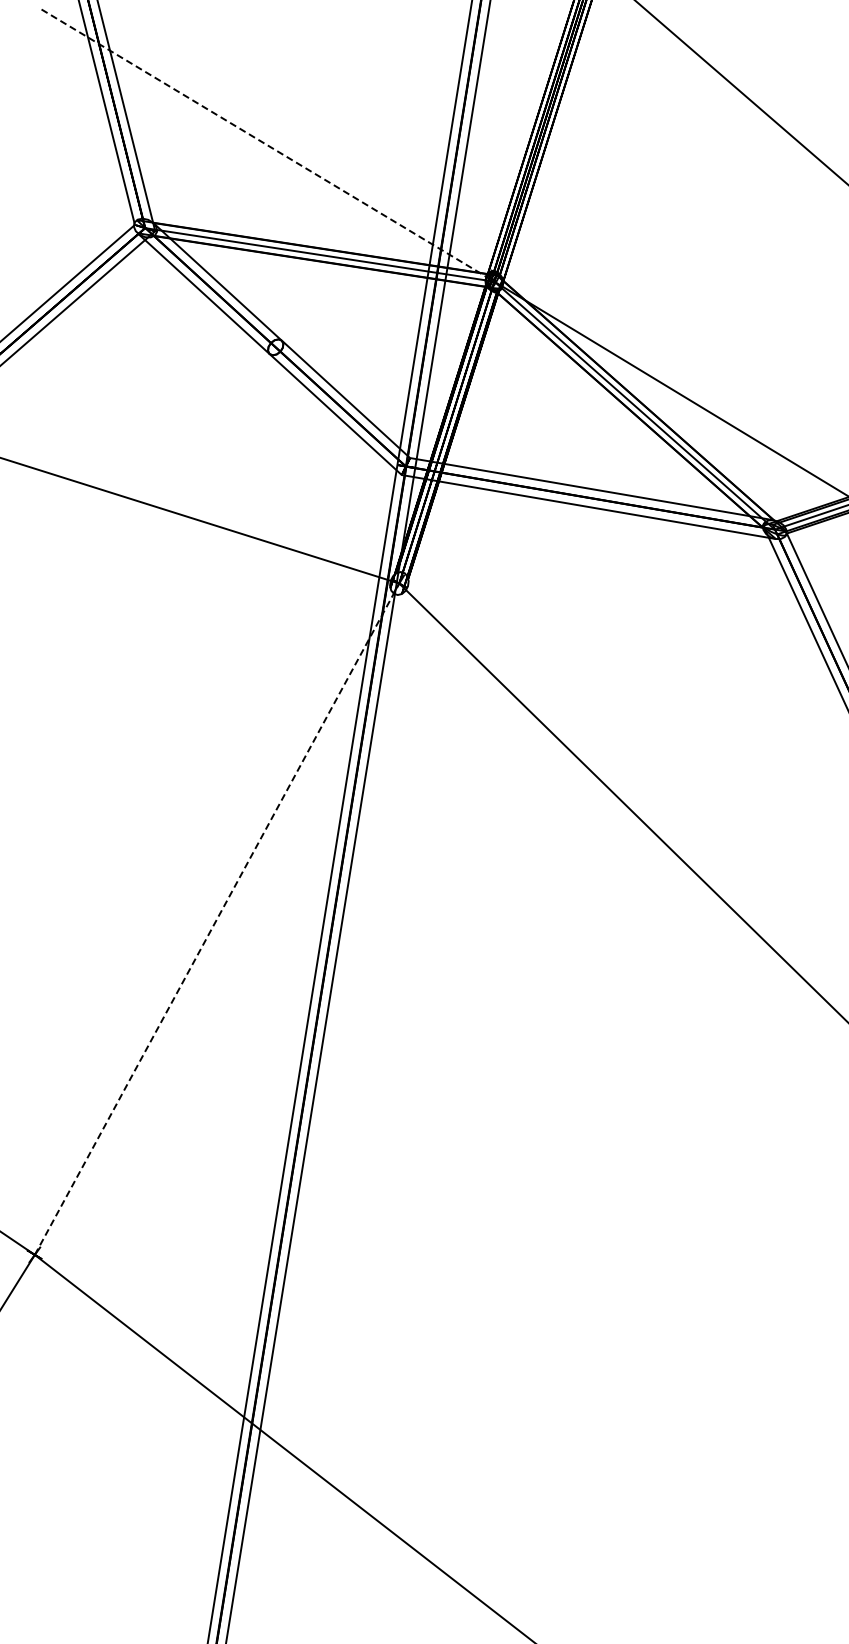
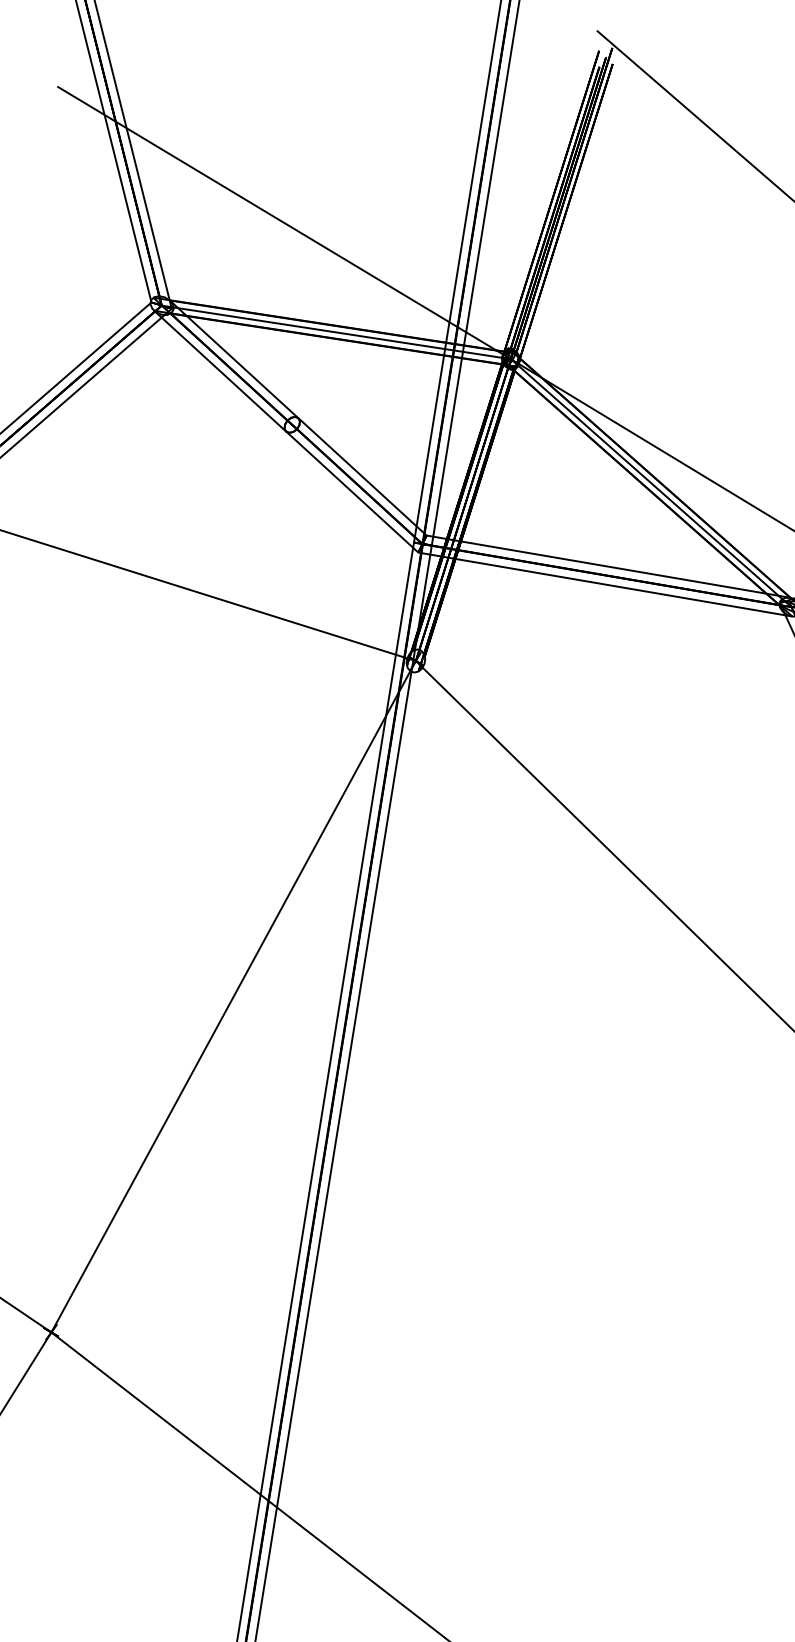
line: (268, 145) -> (285, 223), dashed -> solid
line: (217, 919) -> (234, 997), dashed -> solid

